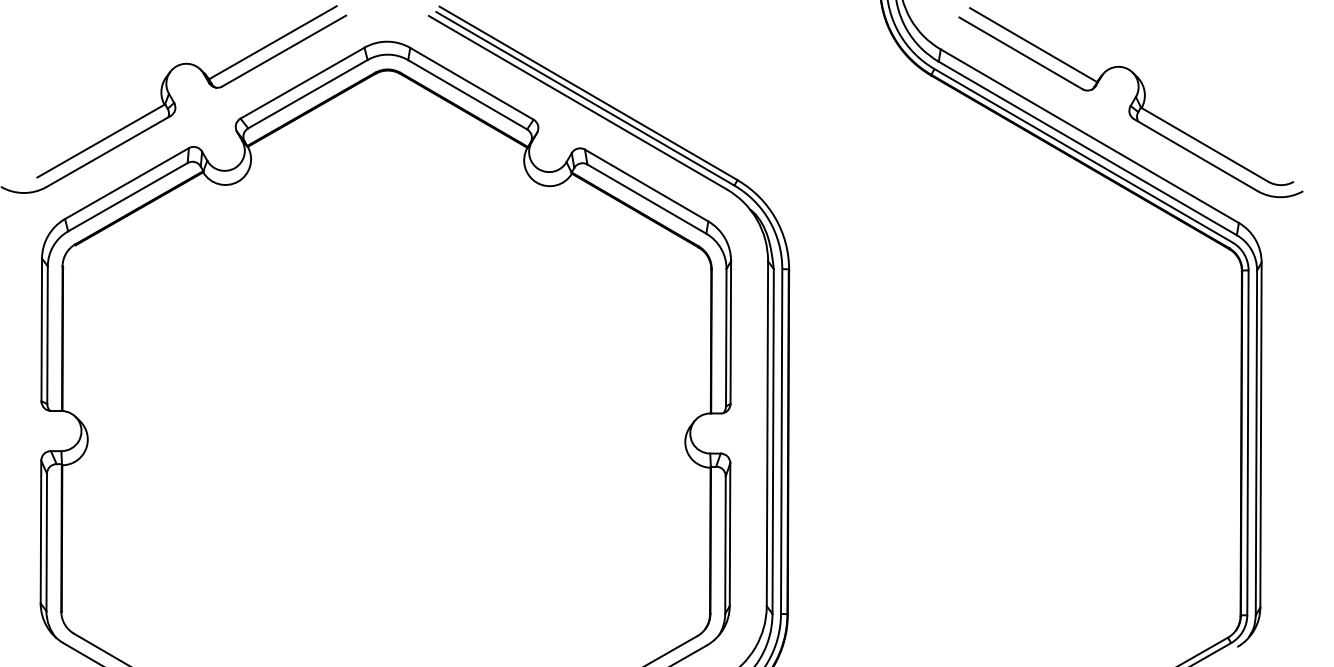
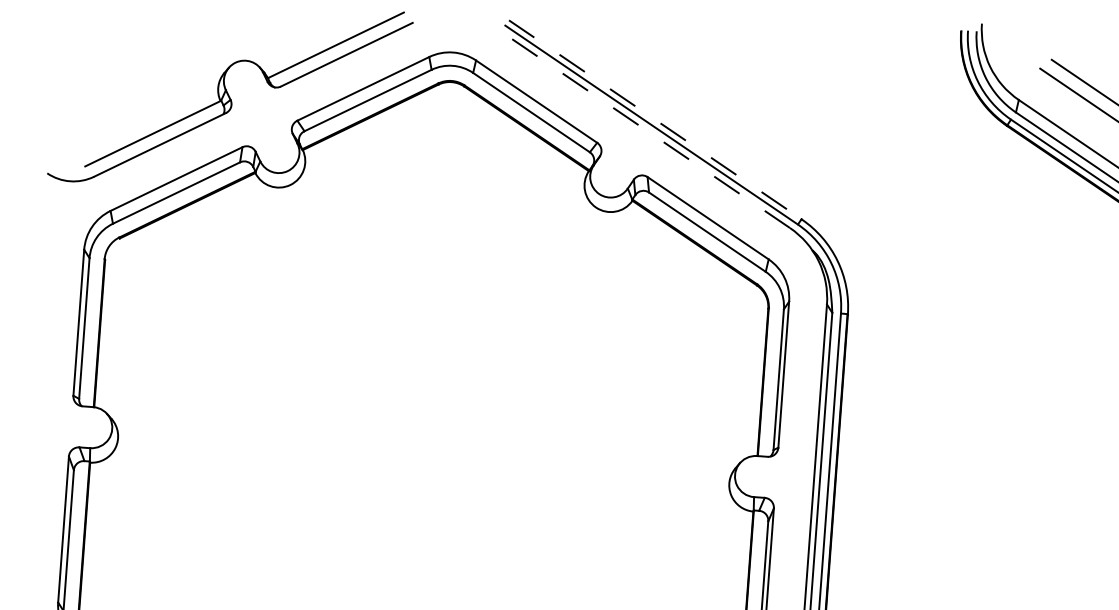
line: (589, 93) -> (656, 119), solid -> dashed
line: (577, 102) -> (643, 128), solid -> dashed

